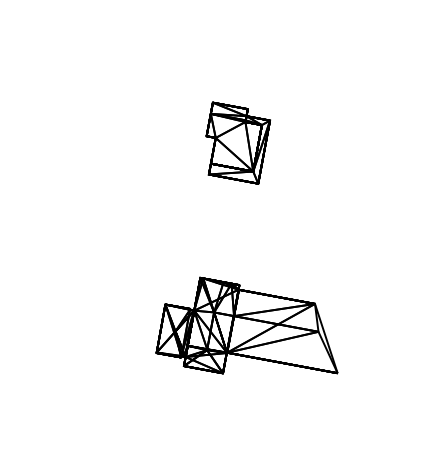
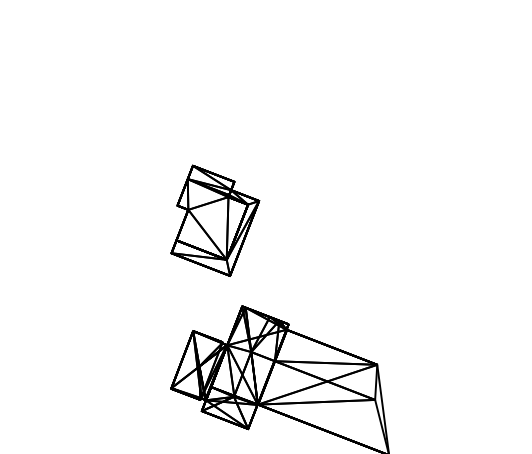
part: (237, 142) -> (214, 220), moved

